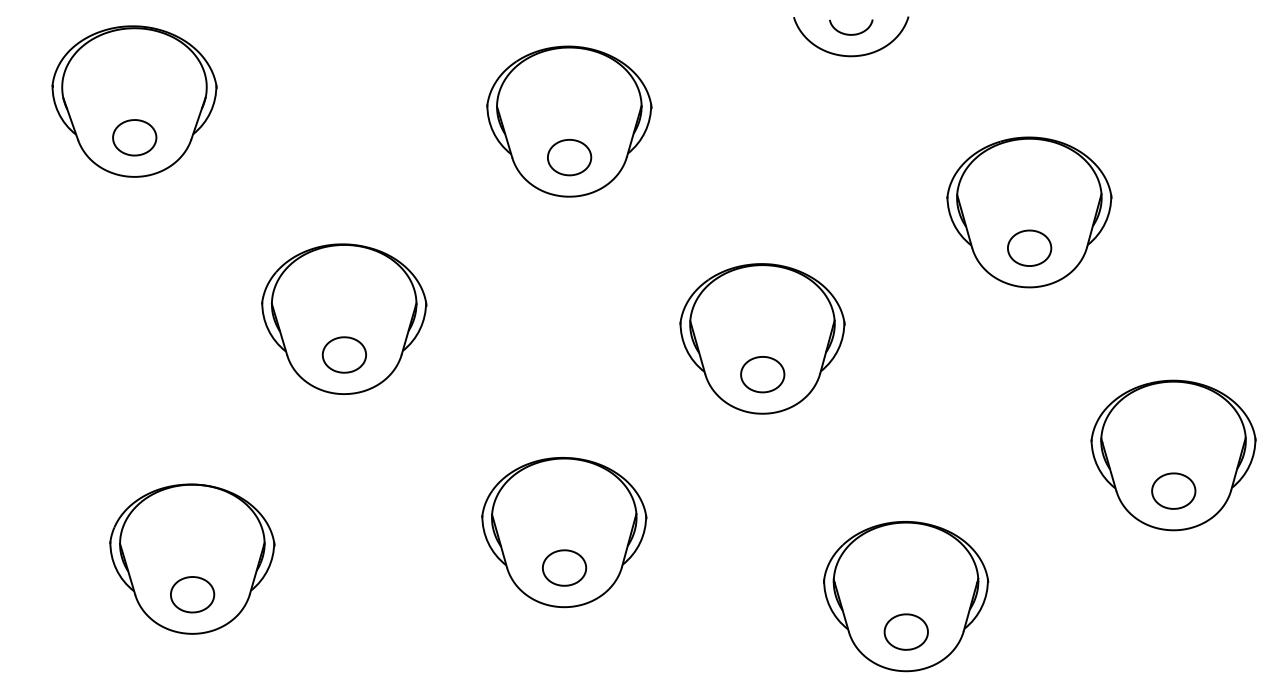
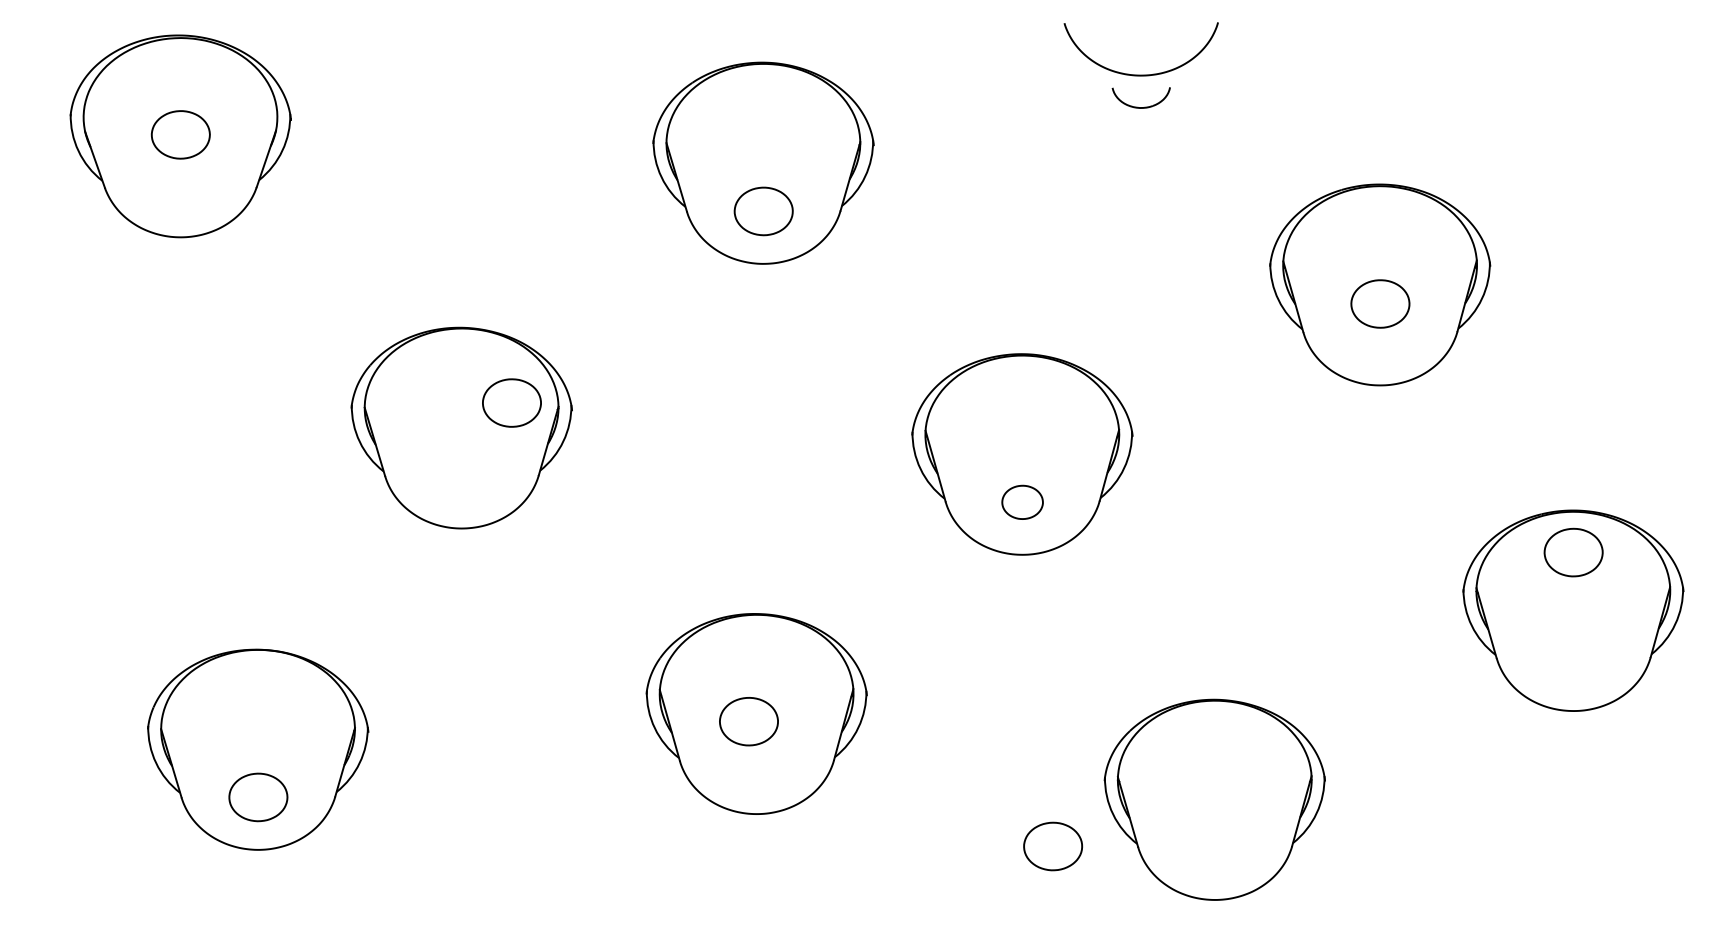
part: (848, 33) -> (1137, 106), moved
part: (134, 137) -> (180, 134), moved
part: (1029, 247) -> (1380, 303), moved
part: (344, 354) -> (511, 402), moved
part: (762, 374) -> (1022, 502), size x0.7
part: (1173, 491) -> (1573, 552), moved
part: (564, 567) -> (748, 721), moved
part: (905, 632) -> (1052, 846), moved

